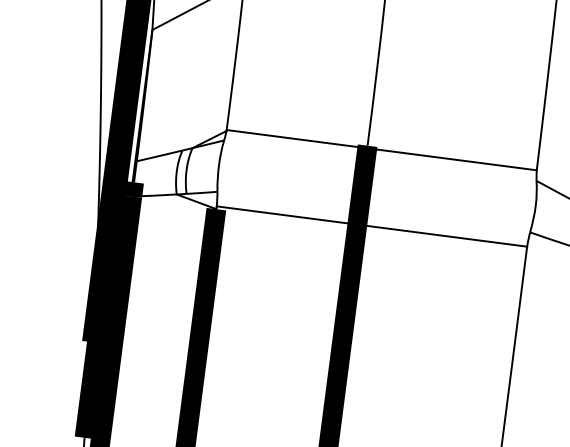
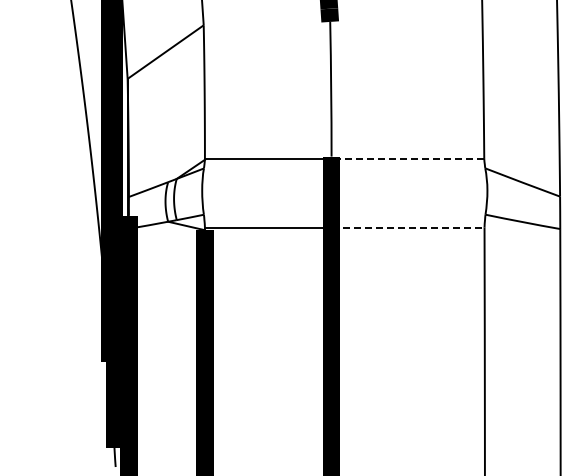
line: (451, 158) -> (407, 158), solid -> dashed
line: (442, 235) -> (408, 227), solid -> dashed

